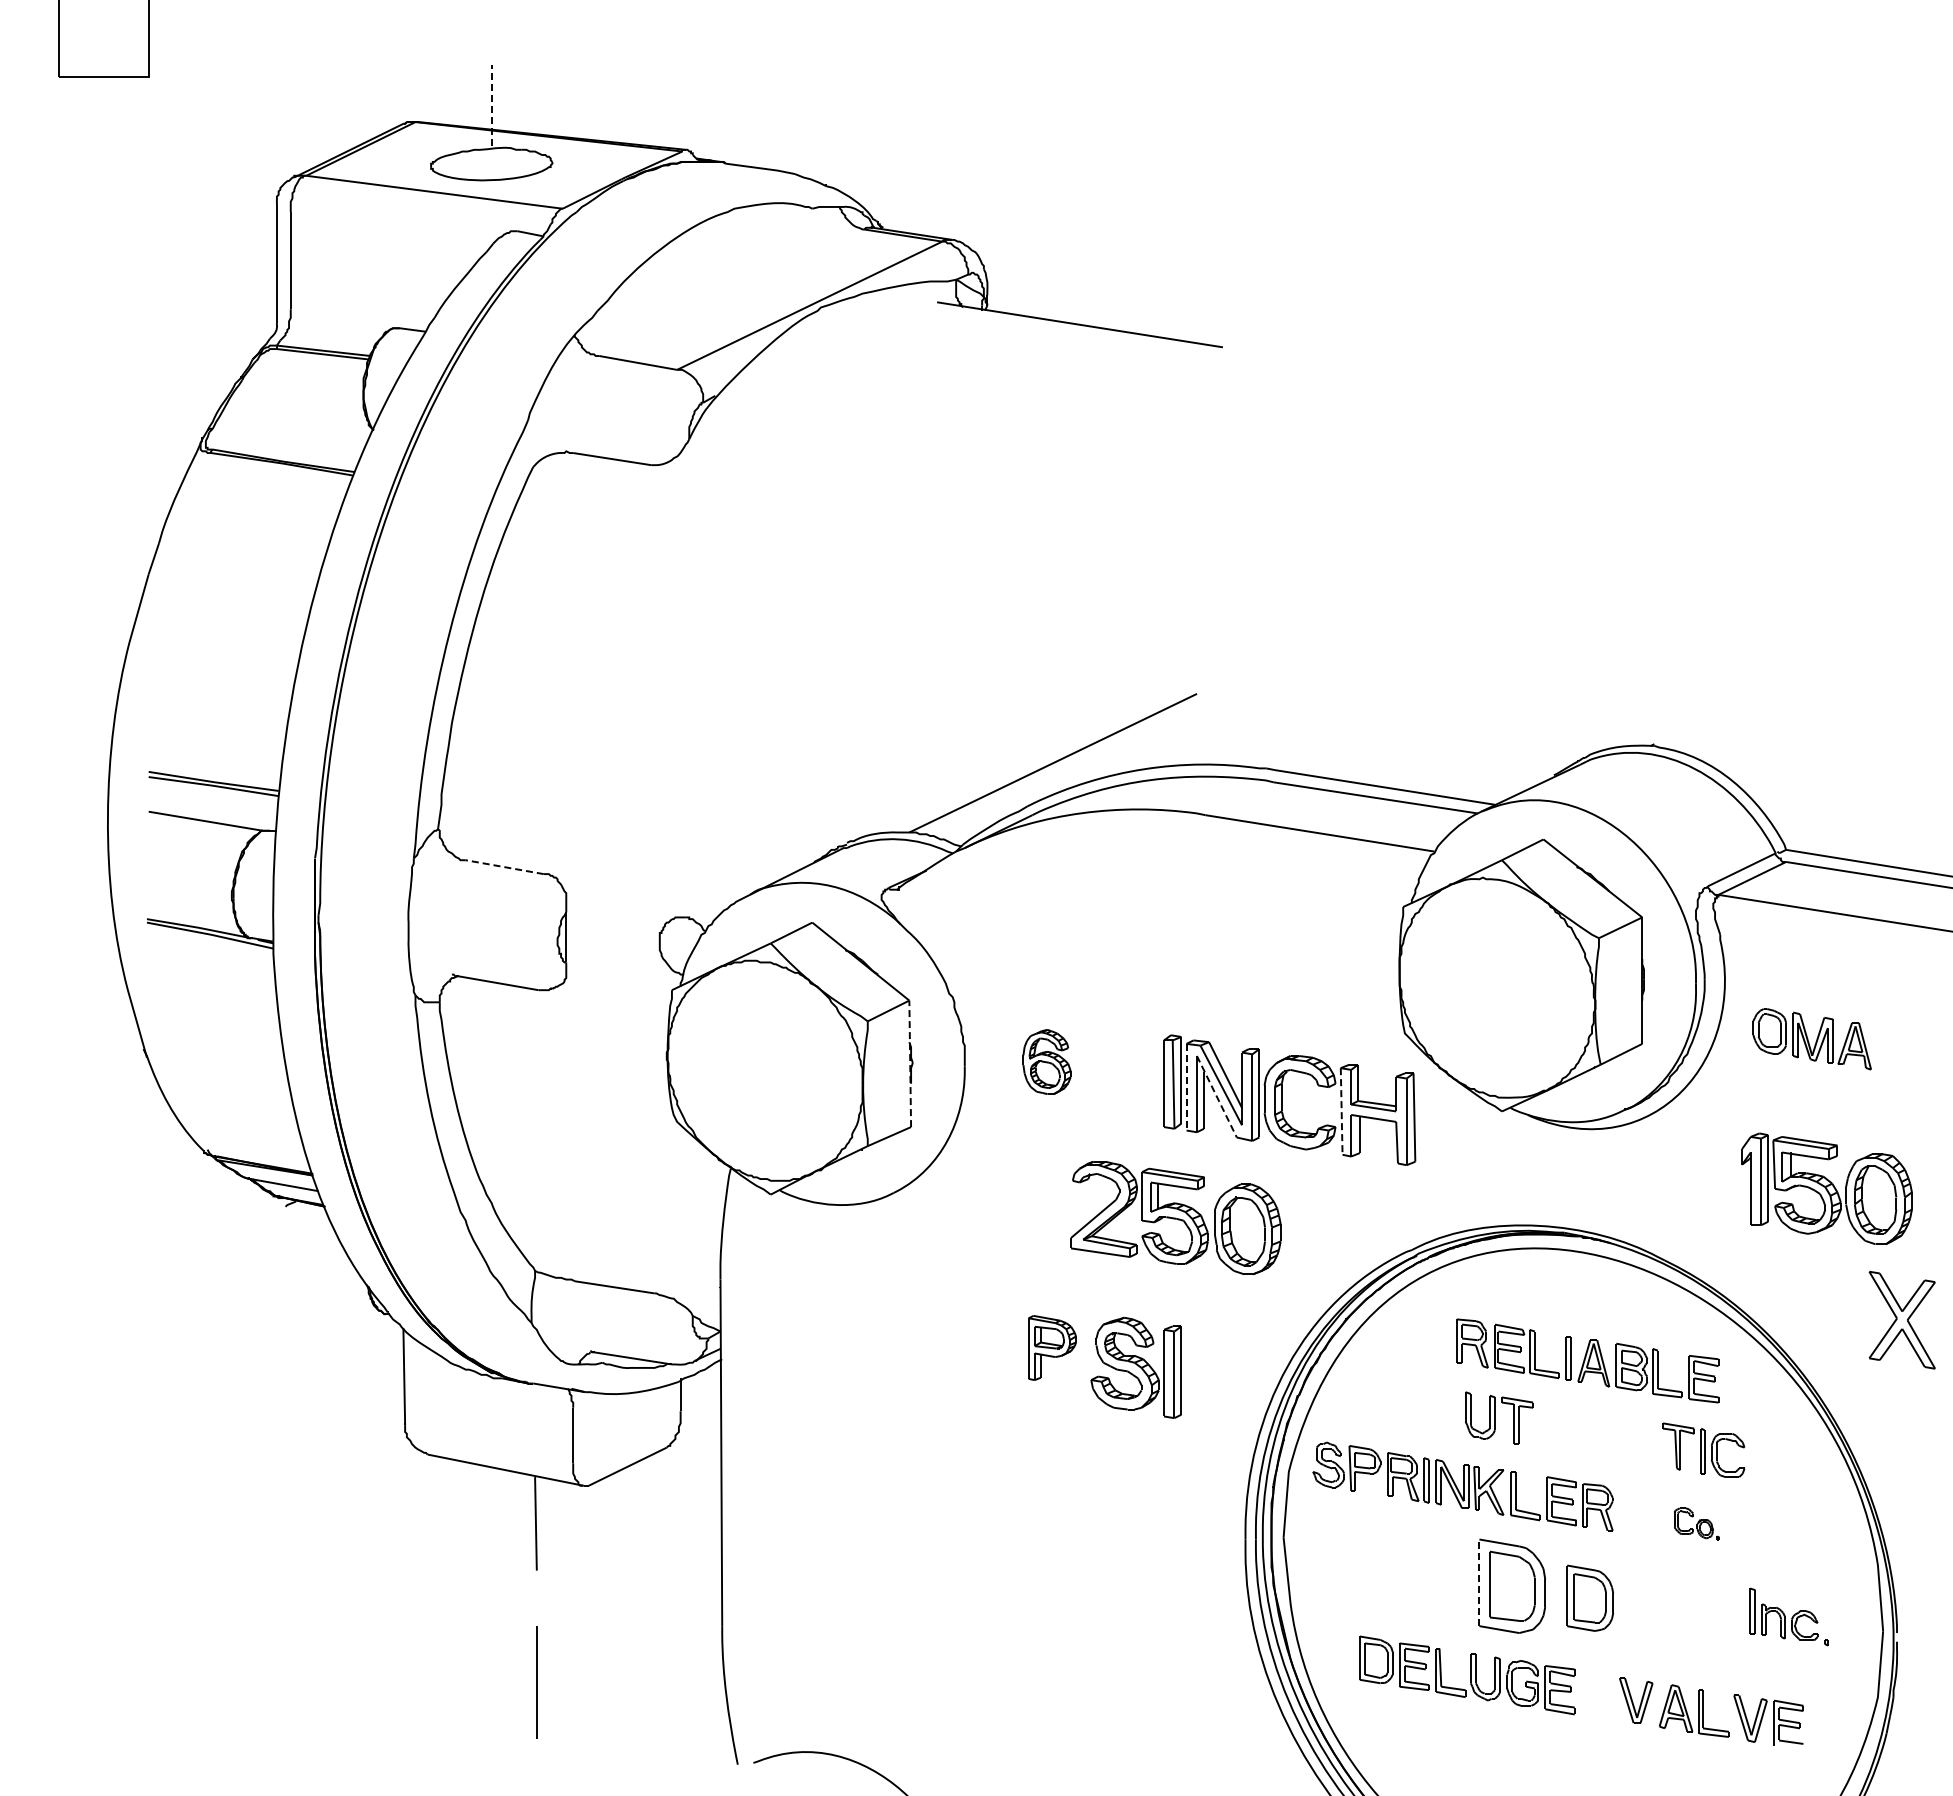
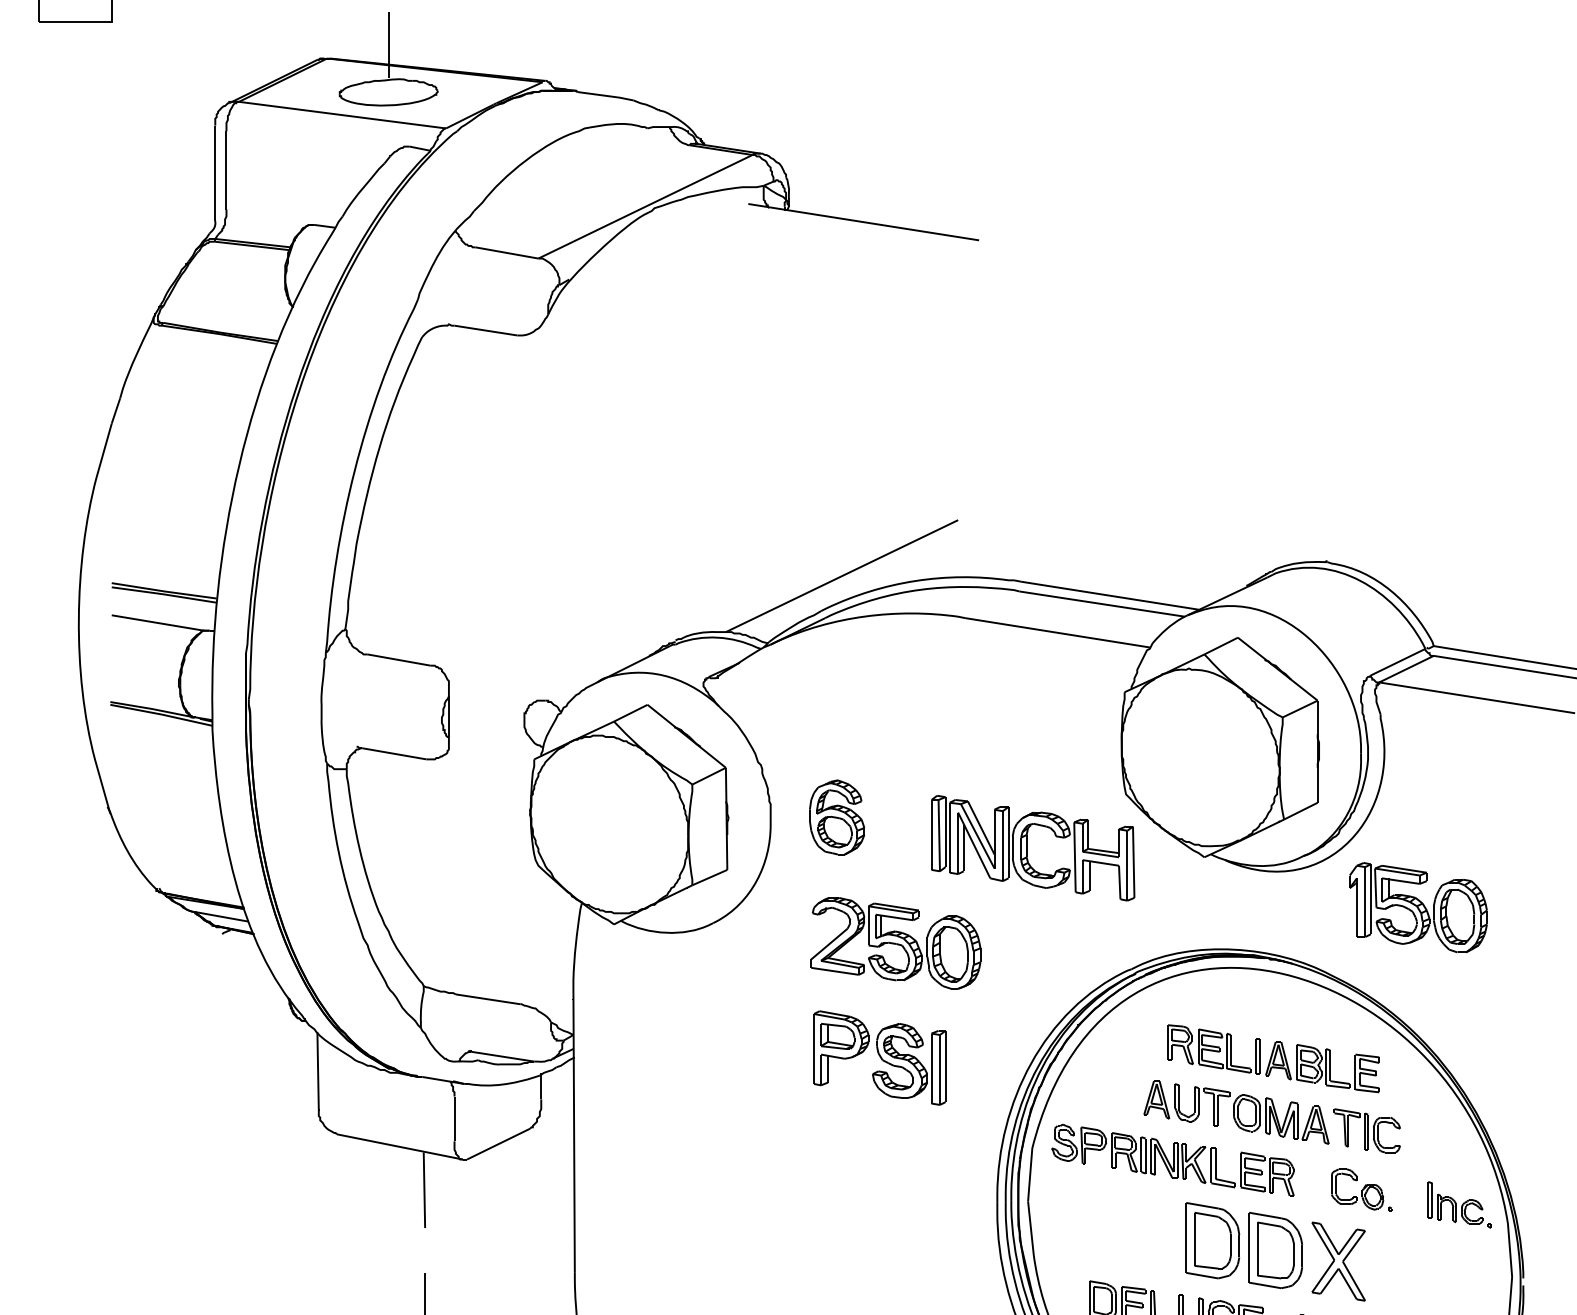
line: (491, 105) -> (388, 45), dashed -> solid
line: (504, 867) -> (399, 660), dashed -> solid
part: (1811, 1039) -> (1280, 1119), moved
part: (1046, 1061) -> (836, 816), size x1.43
line: (910, 1063) -> (726, 818), dashed -> solid
line: (1186, 1087) -> (949, 837), dashed -> solid
line: (1217, 1097) -> (974, 846), dashed -> solid
line: (1341, 1111) -> (1074, 857), dashed -> solid
part: (1826, 1188) -> (1417, 907), moved
part: (1175, 1218) -> (895, 943), moved
part: (1901, 1320) -> (1338, 1261), moved
part: (1052, 1347) -> (841, 1047), size x1.43
part: (1442, 1411) -> (1156, 1099), added
part: (1696, 1523) -> (1361, 1189), size x1.67
line: (1479, 1582) -> (1186, 1237), dashed -> solid
part: (1589, 1597) -> (1275, 1249), size x1.43
part: (1788, 1616) -> (1459, 1204), moved

